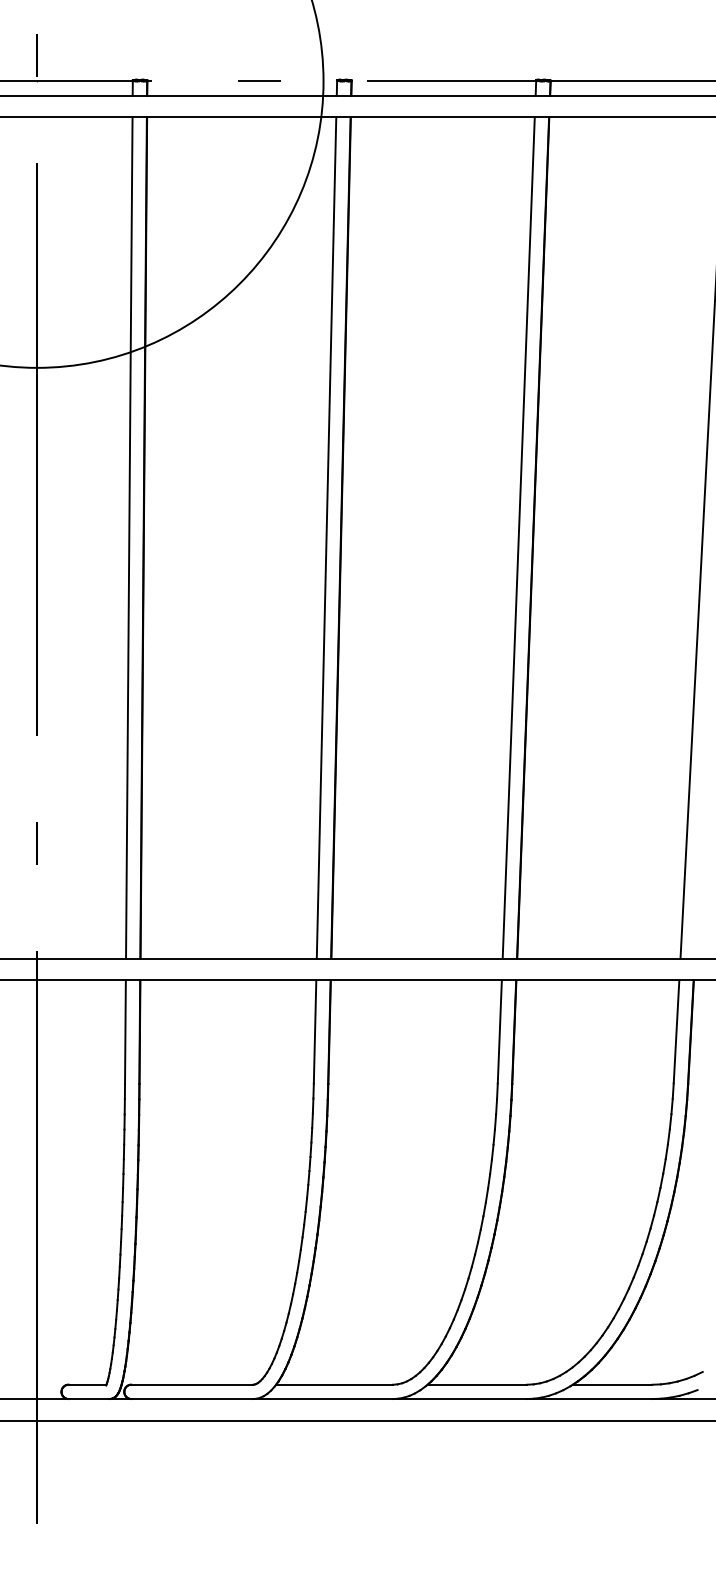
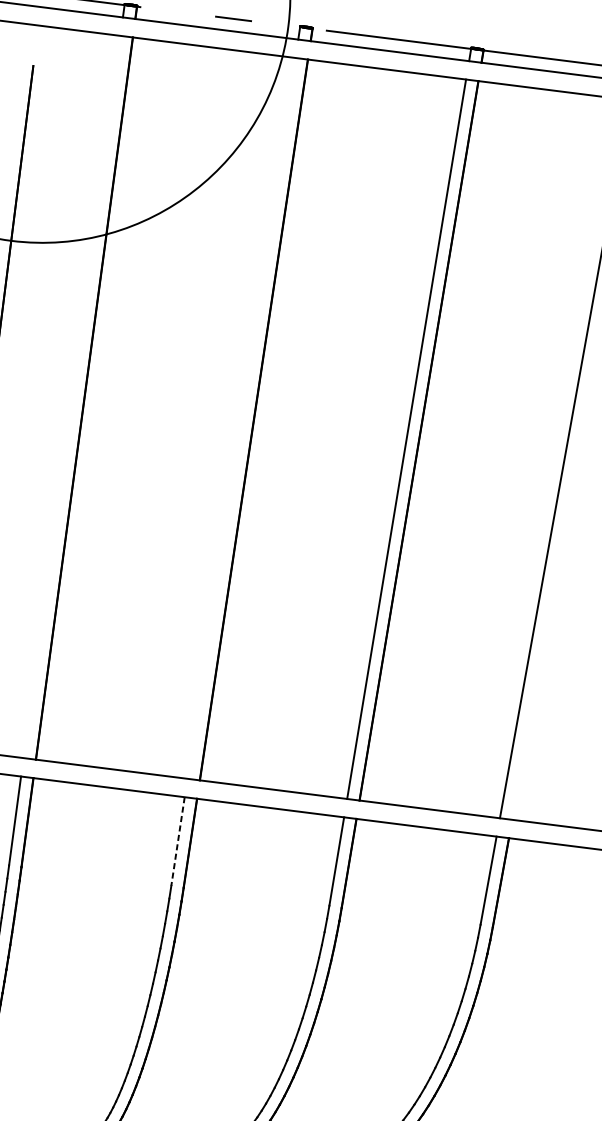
line: (129, 537) -> (72, 396), removed
line: (326, 537) -> (241, 418), removed
line: (315, 1031) -> (178, 841), solid -> dashed

